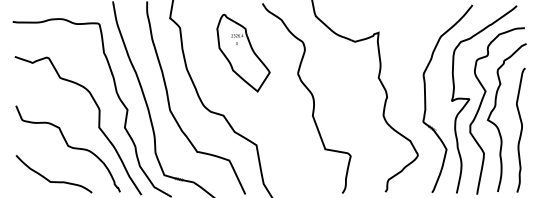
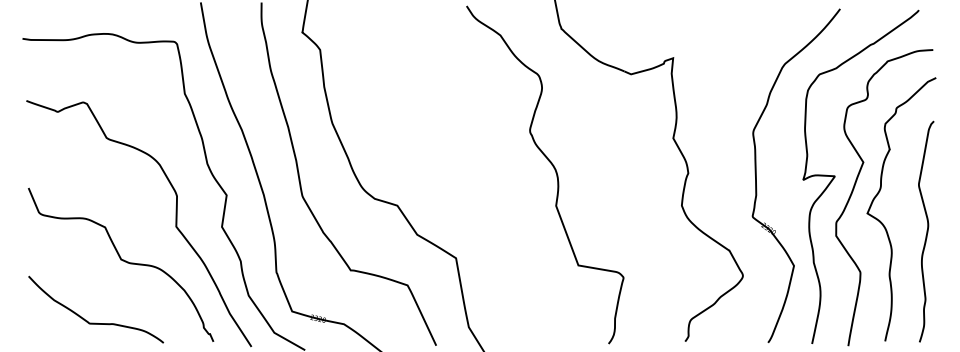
part: (243, 52) -> (432, 93), removed

